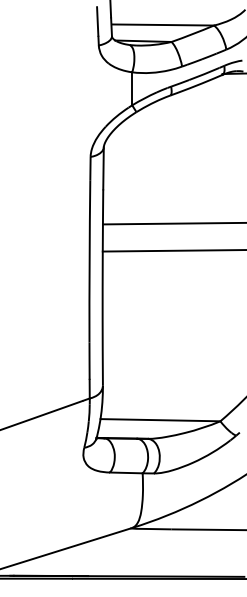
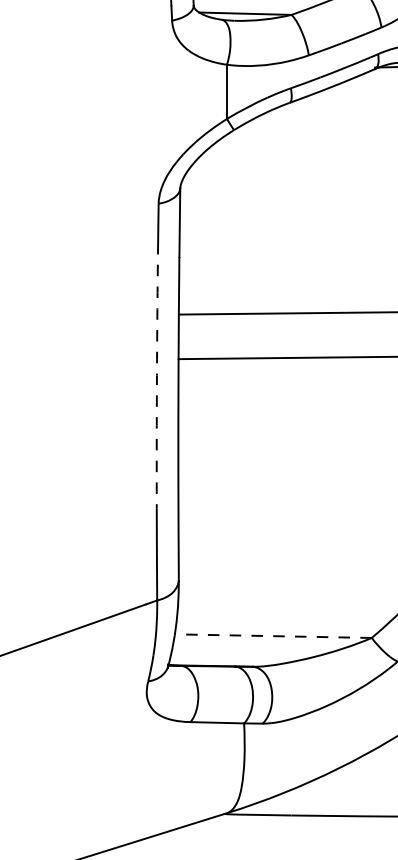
arc: (89, 261) -> (156, 375), solid -> dashed
line: (160, 420) -> (273, 636), solid -> dashed

